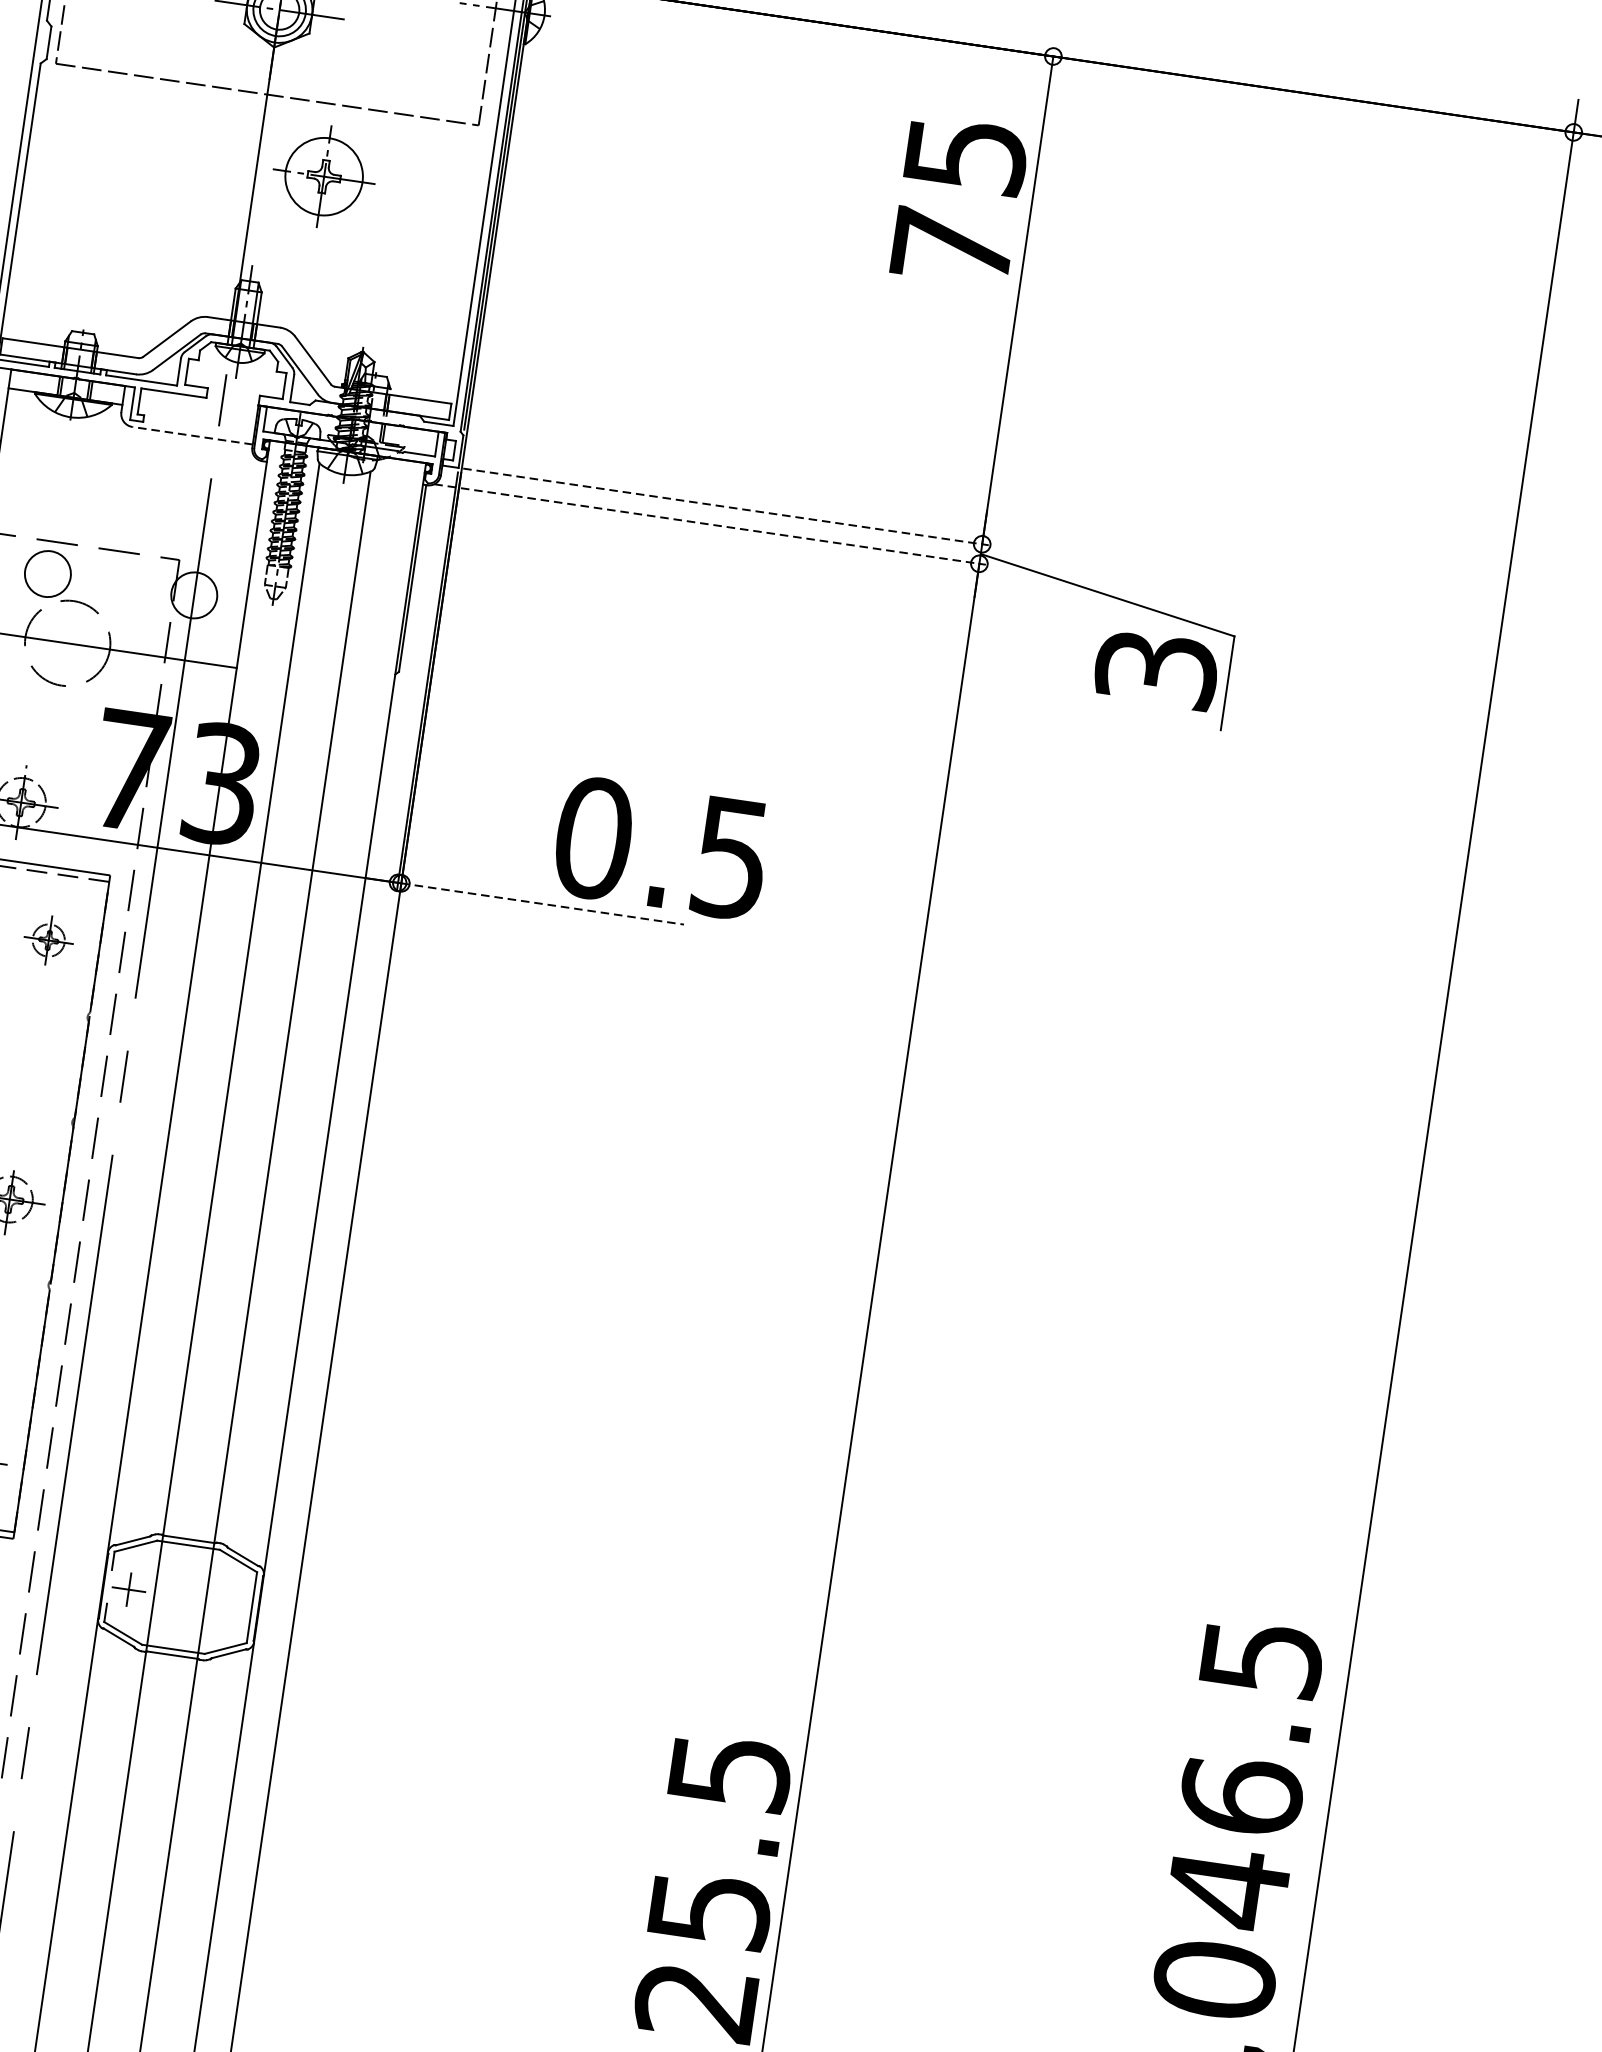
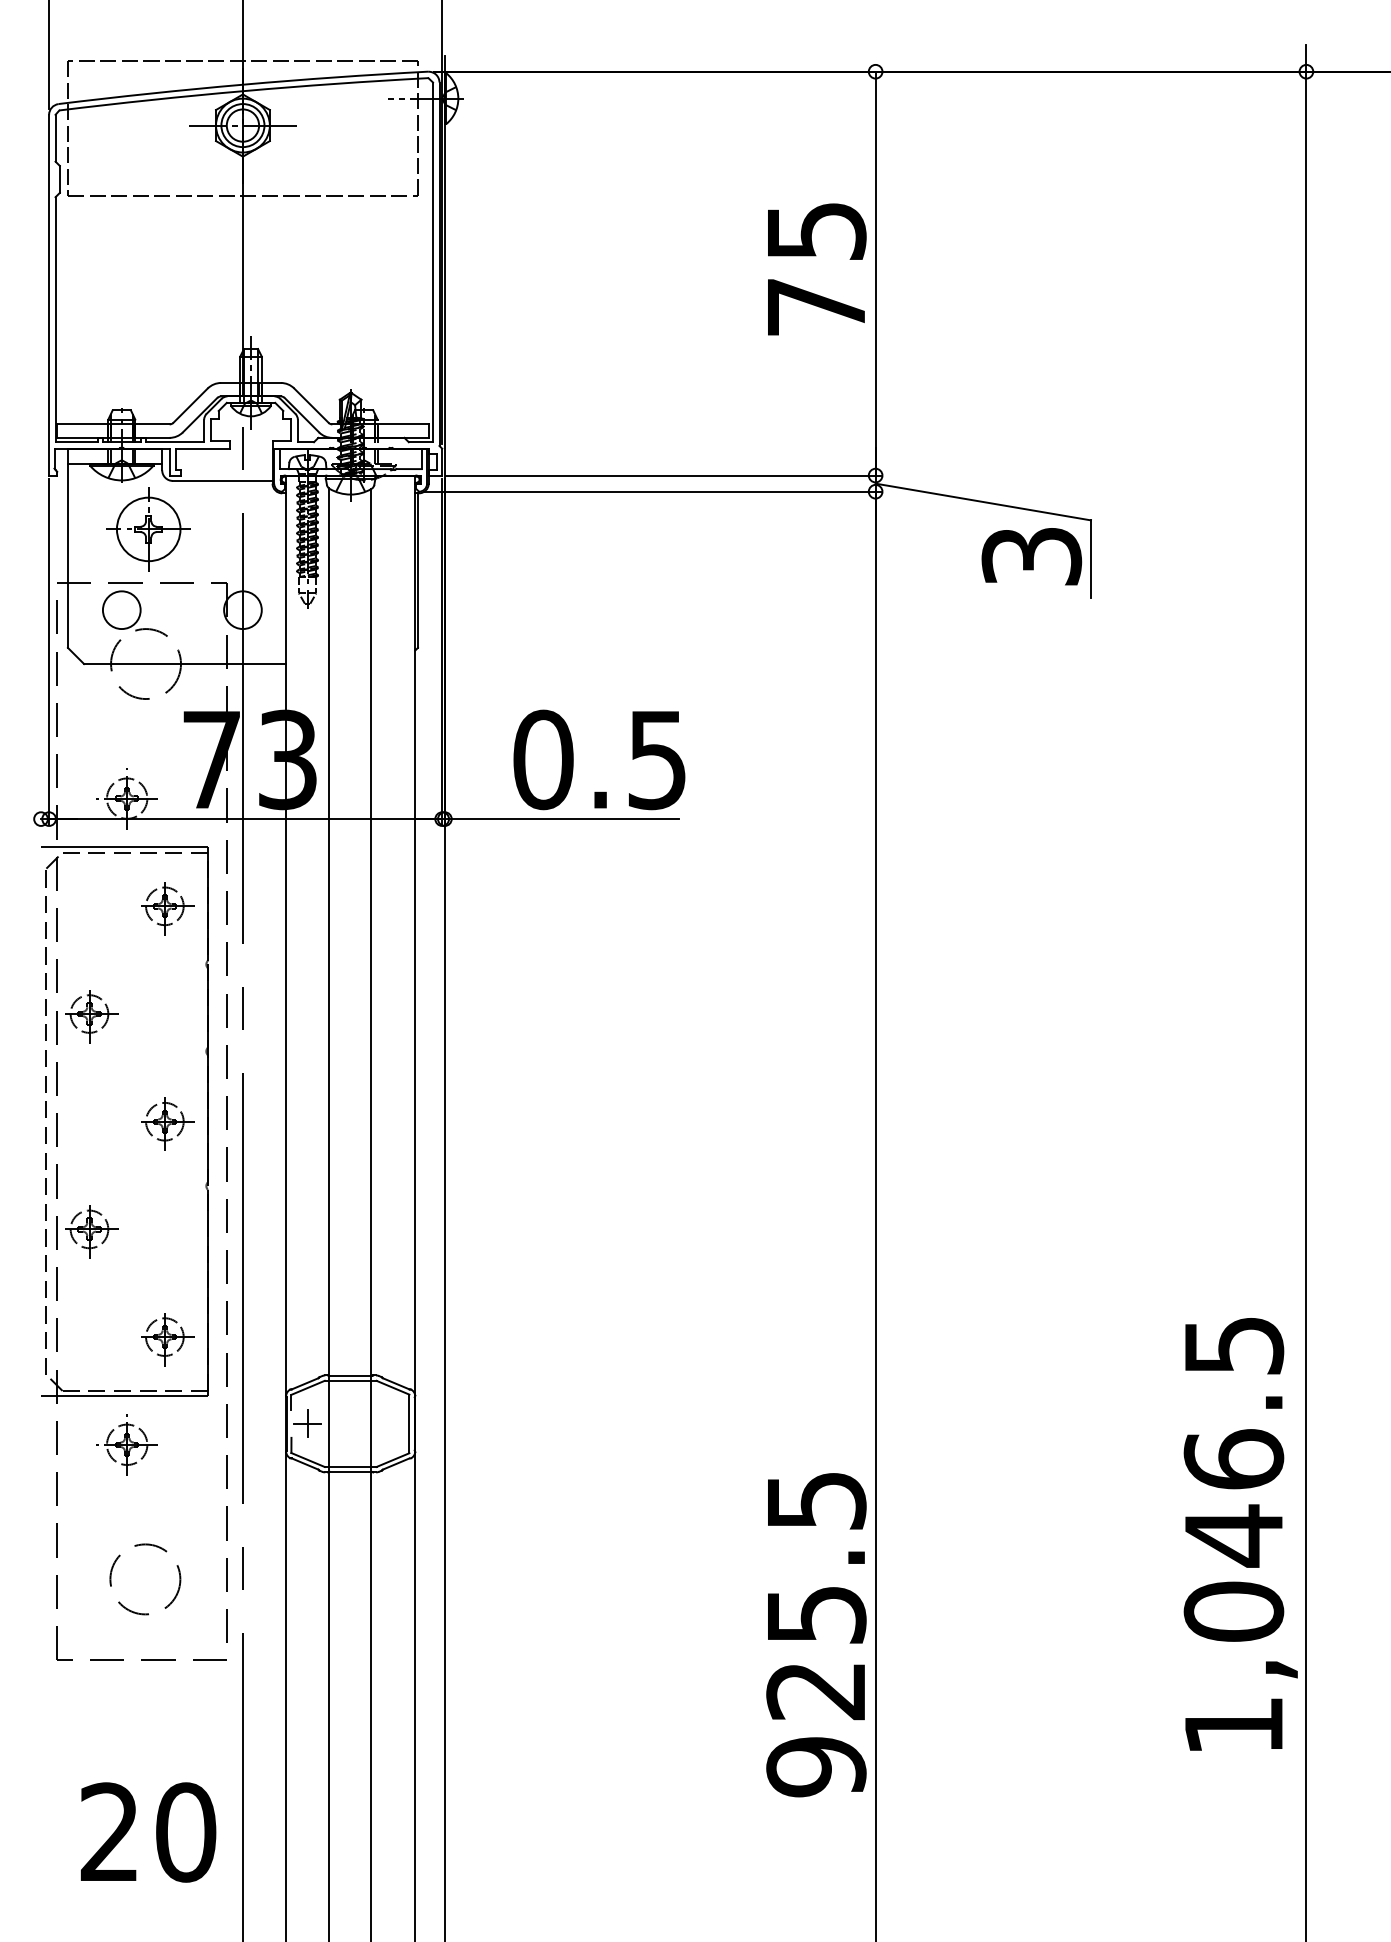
part: (323, 176) -> (148, 529), moved
text: (960, 201) -> (817, 269), moved
line: (192, 435) -> (222, 480), dashed -> solid
line: (725, 506) -> (663, 475), dashed -> solid
line: (711, 524) -> (653, 491), dashed -> solid
text: (661, 847) -> (599, 759), moved
line: (542, 904) -> (561, 819), dashed -> solid
part: (50, 942) -> (167, 908), size x1.43

